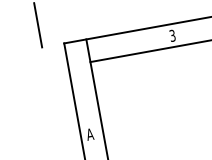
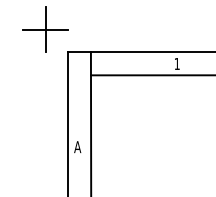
line: (37, 25) -> (45, 29), added
text: (171, 35) -> (176, 63), 3 -> 1

